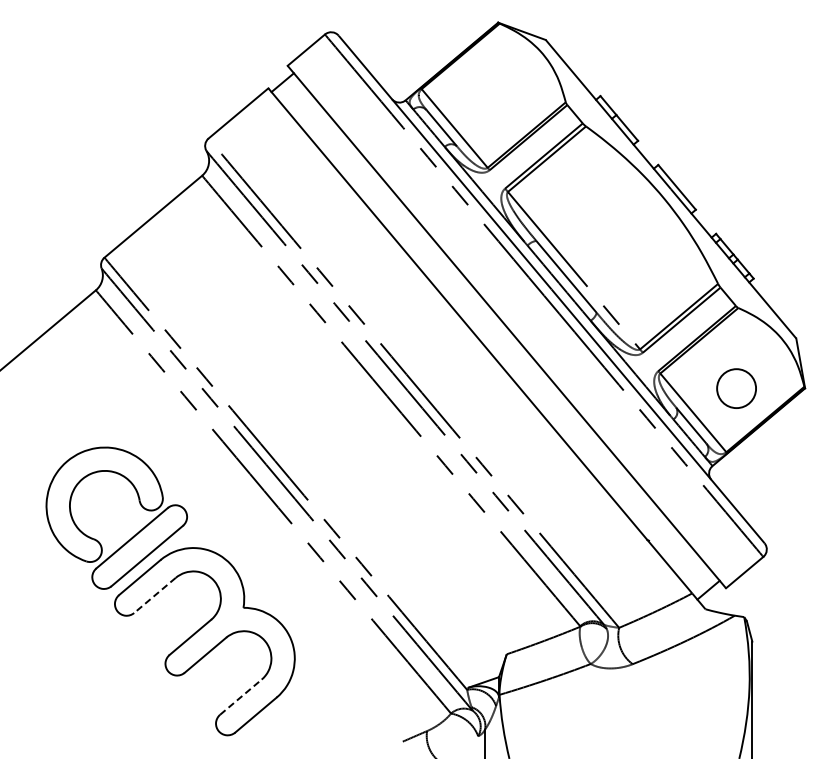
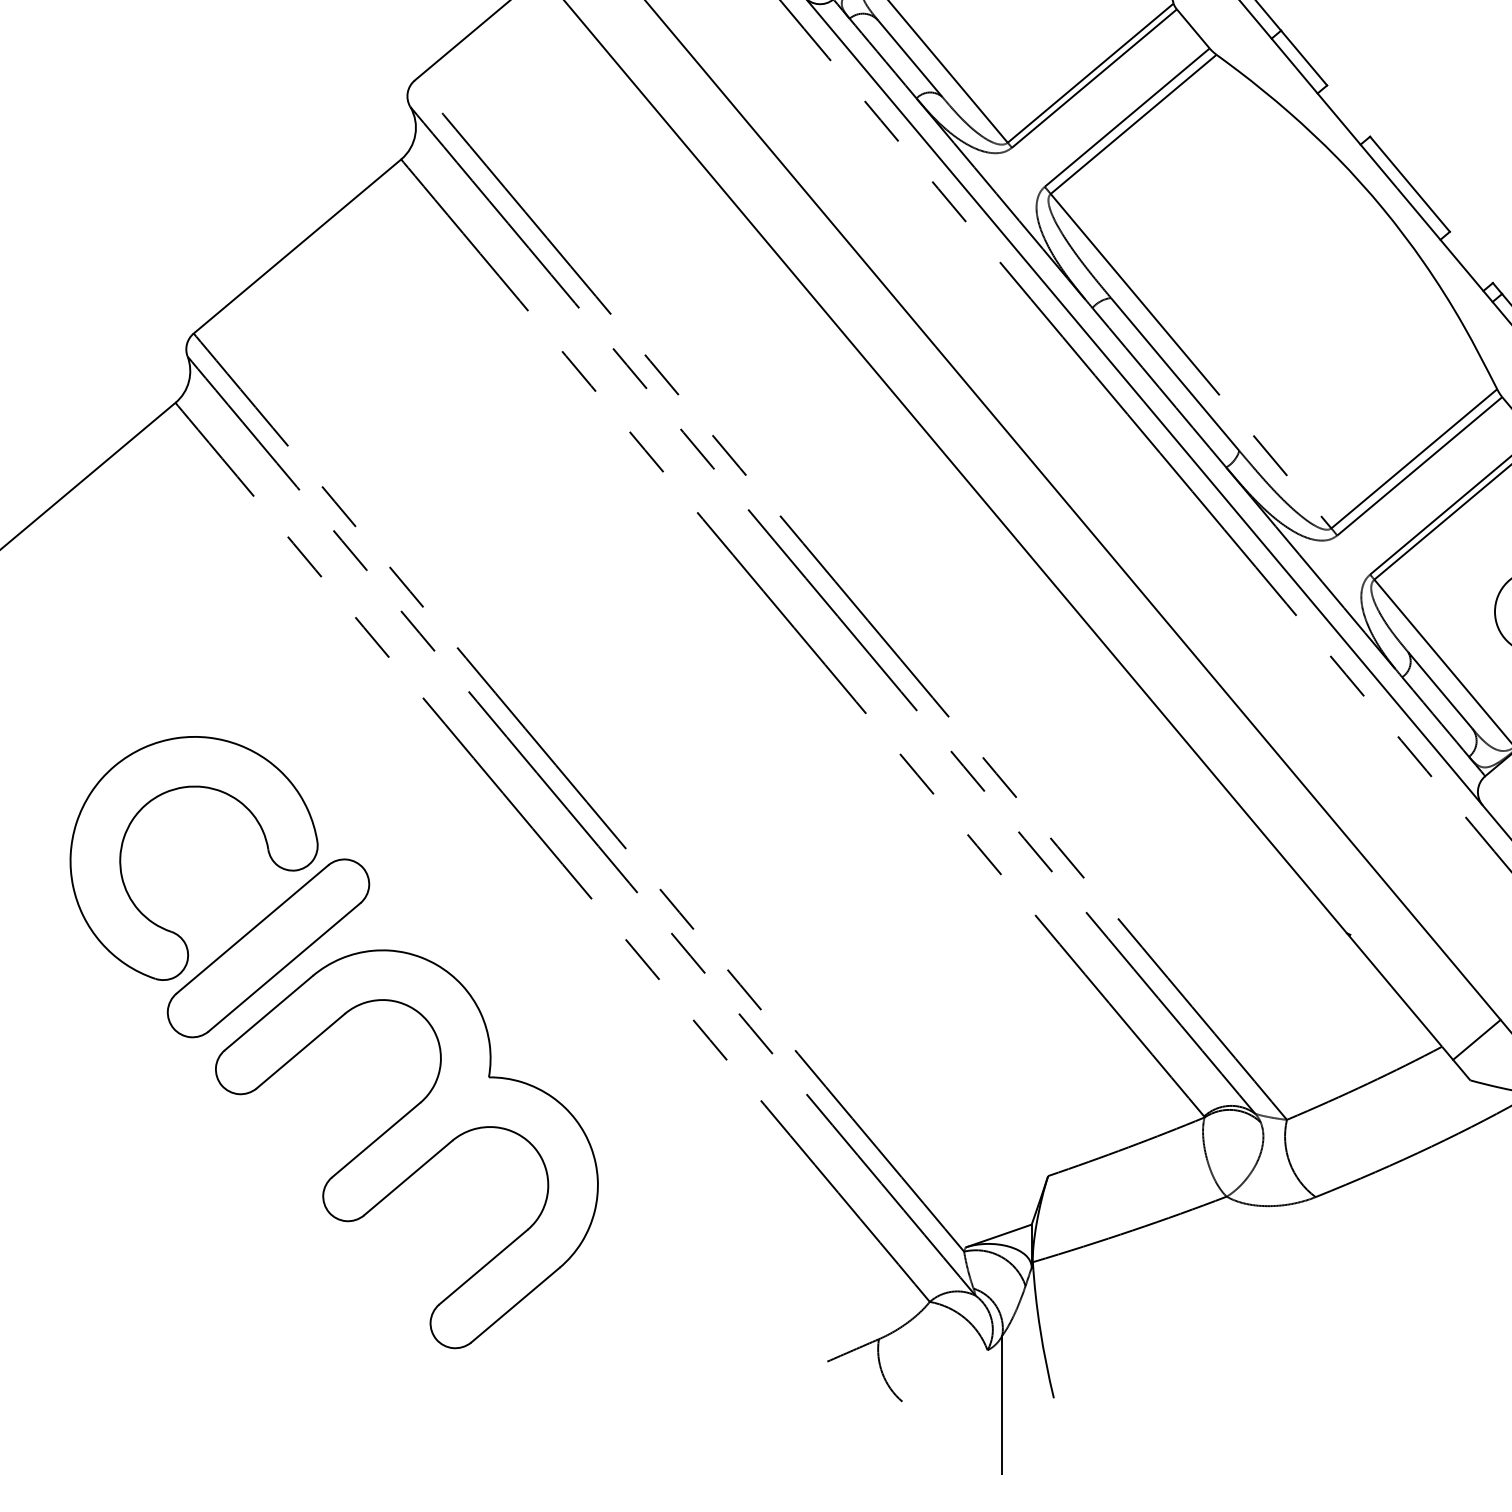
line: (154, 595) -> (299, 1051), dashed -> solid
line: (241, 696) -> (484, 1265), dashed -> solid

